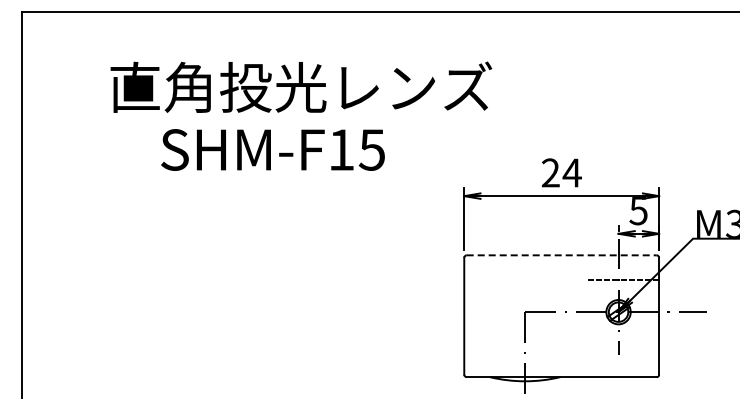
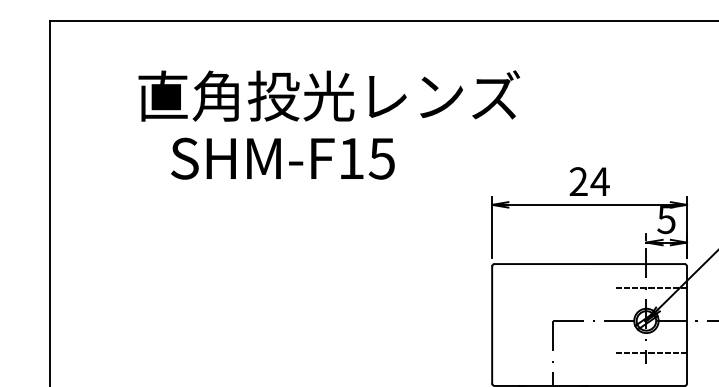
text: (272, 149) -> (282, 158), moved
line: (562, 255) -> (590, 264), dashed -> solid
line: (622, 344) -> (650, 353), added

